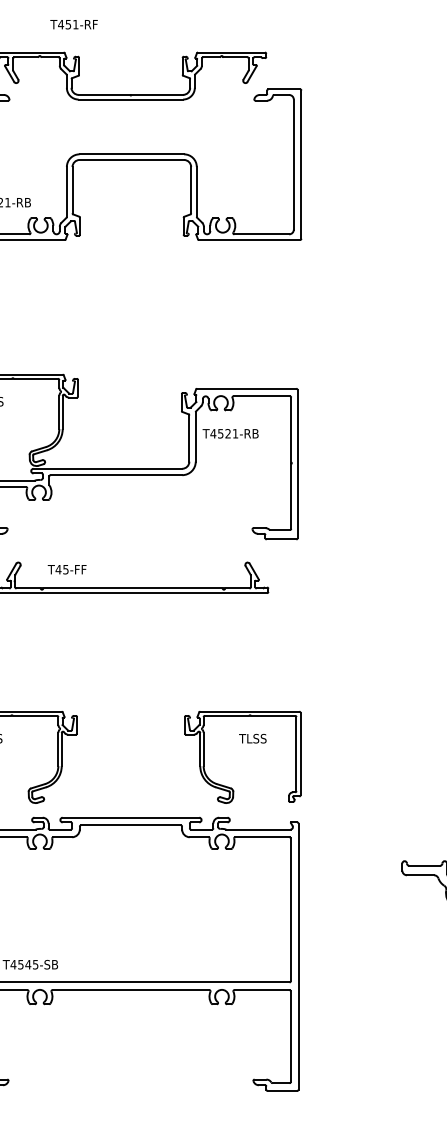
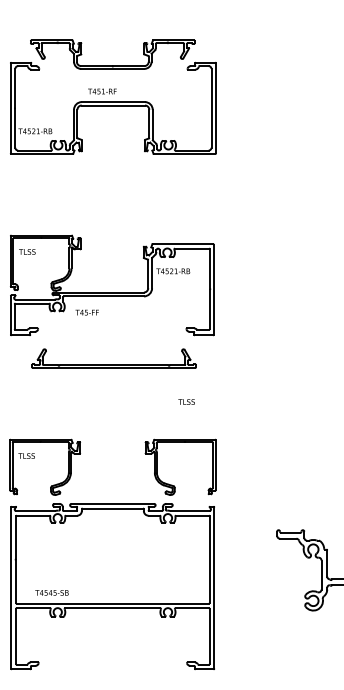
text: (74, 24) -> (102, 91), moved
text: (65, 569) -> (86, 312), moved
text: (252, 737) -> (186, 401), moved

